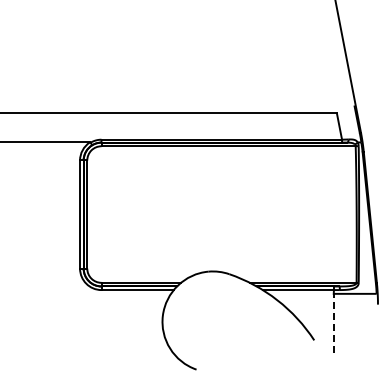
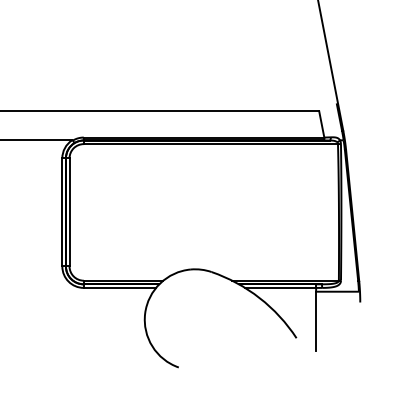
line: (334, 323) -> (316, 321), dashed -> solid

